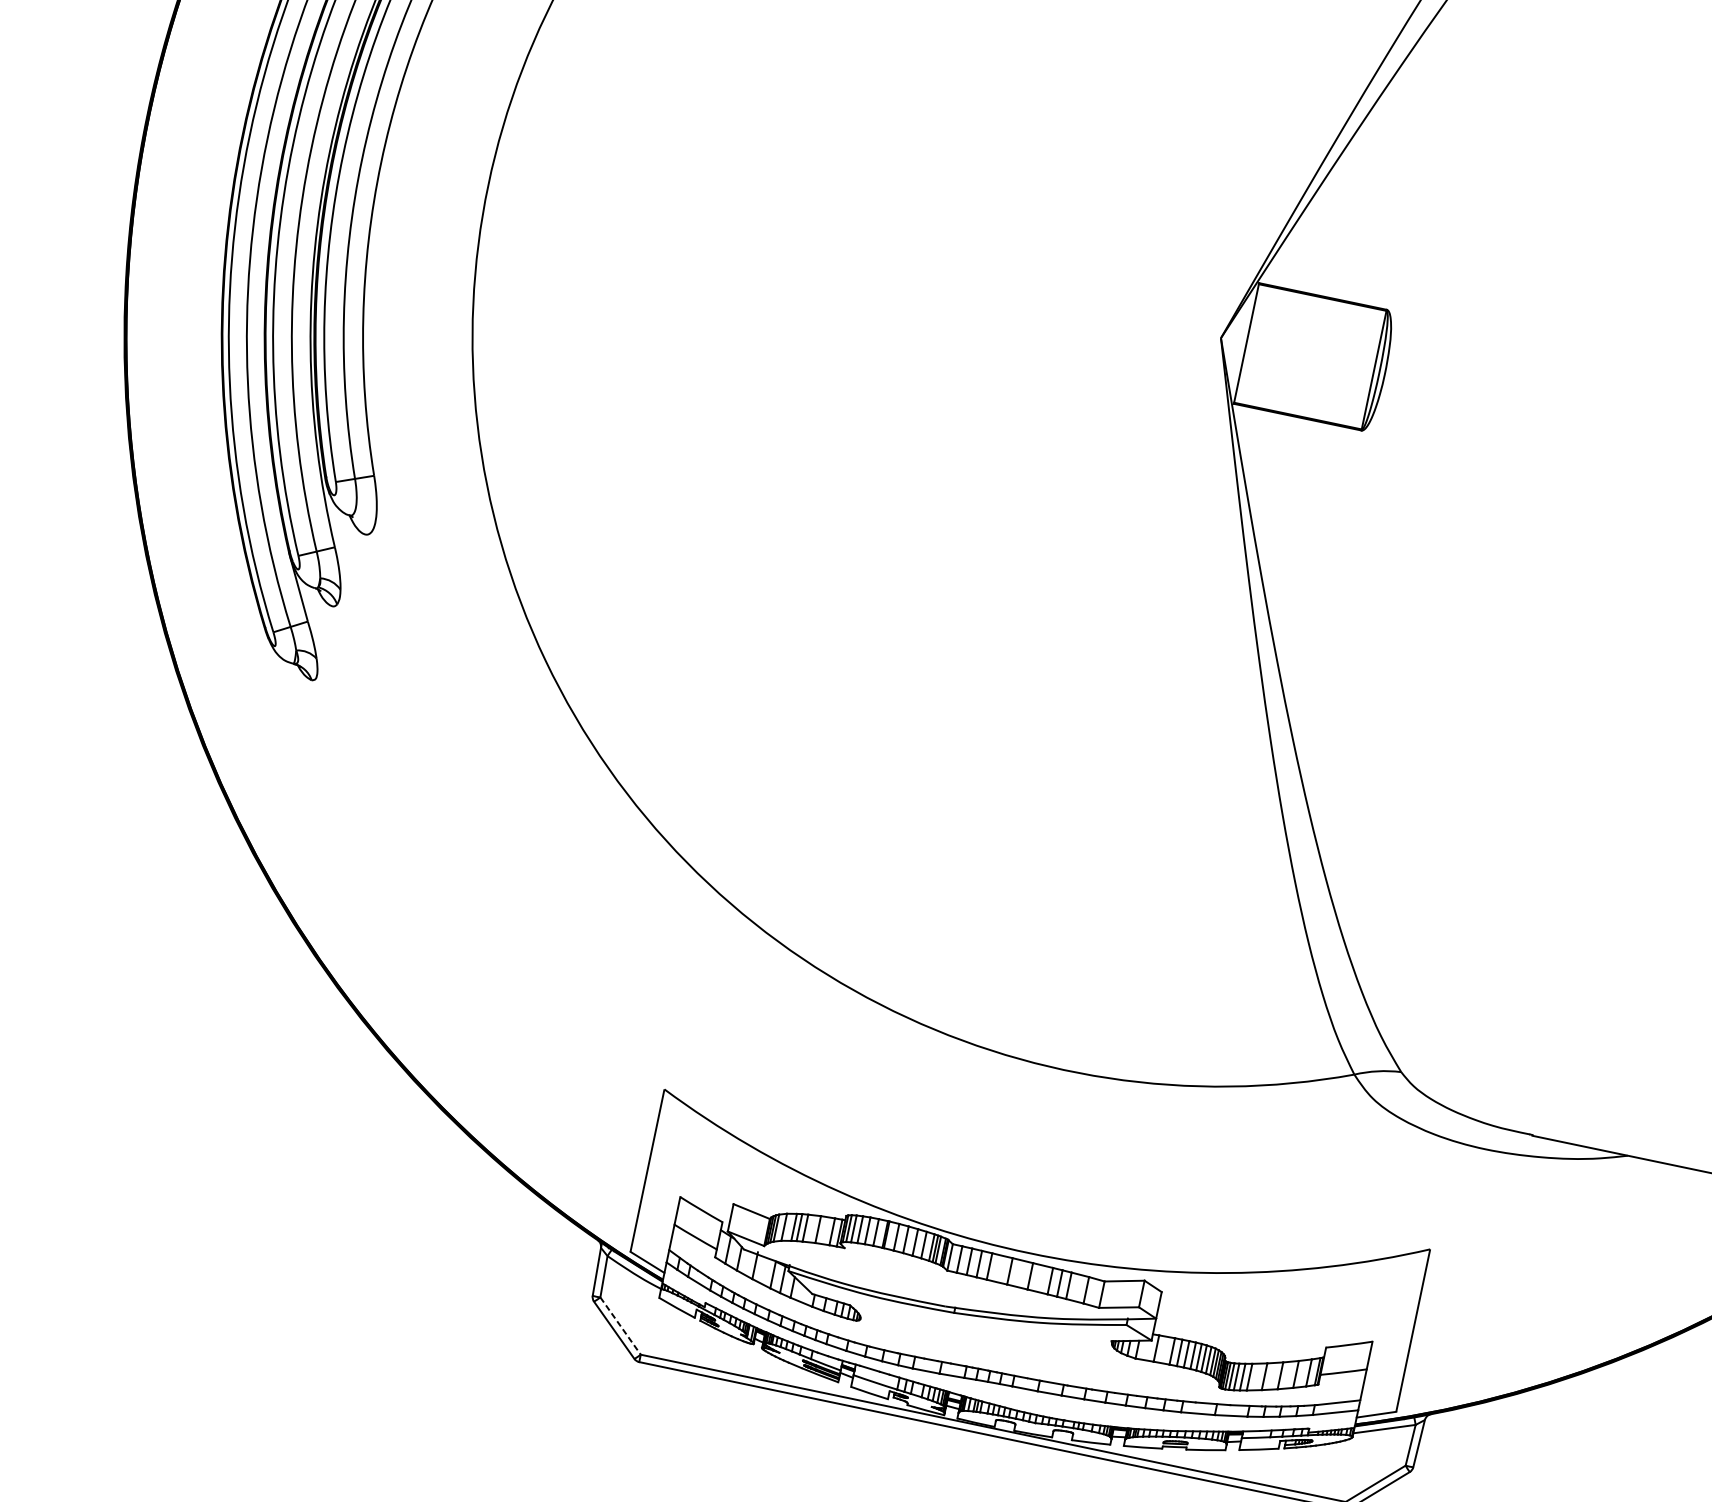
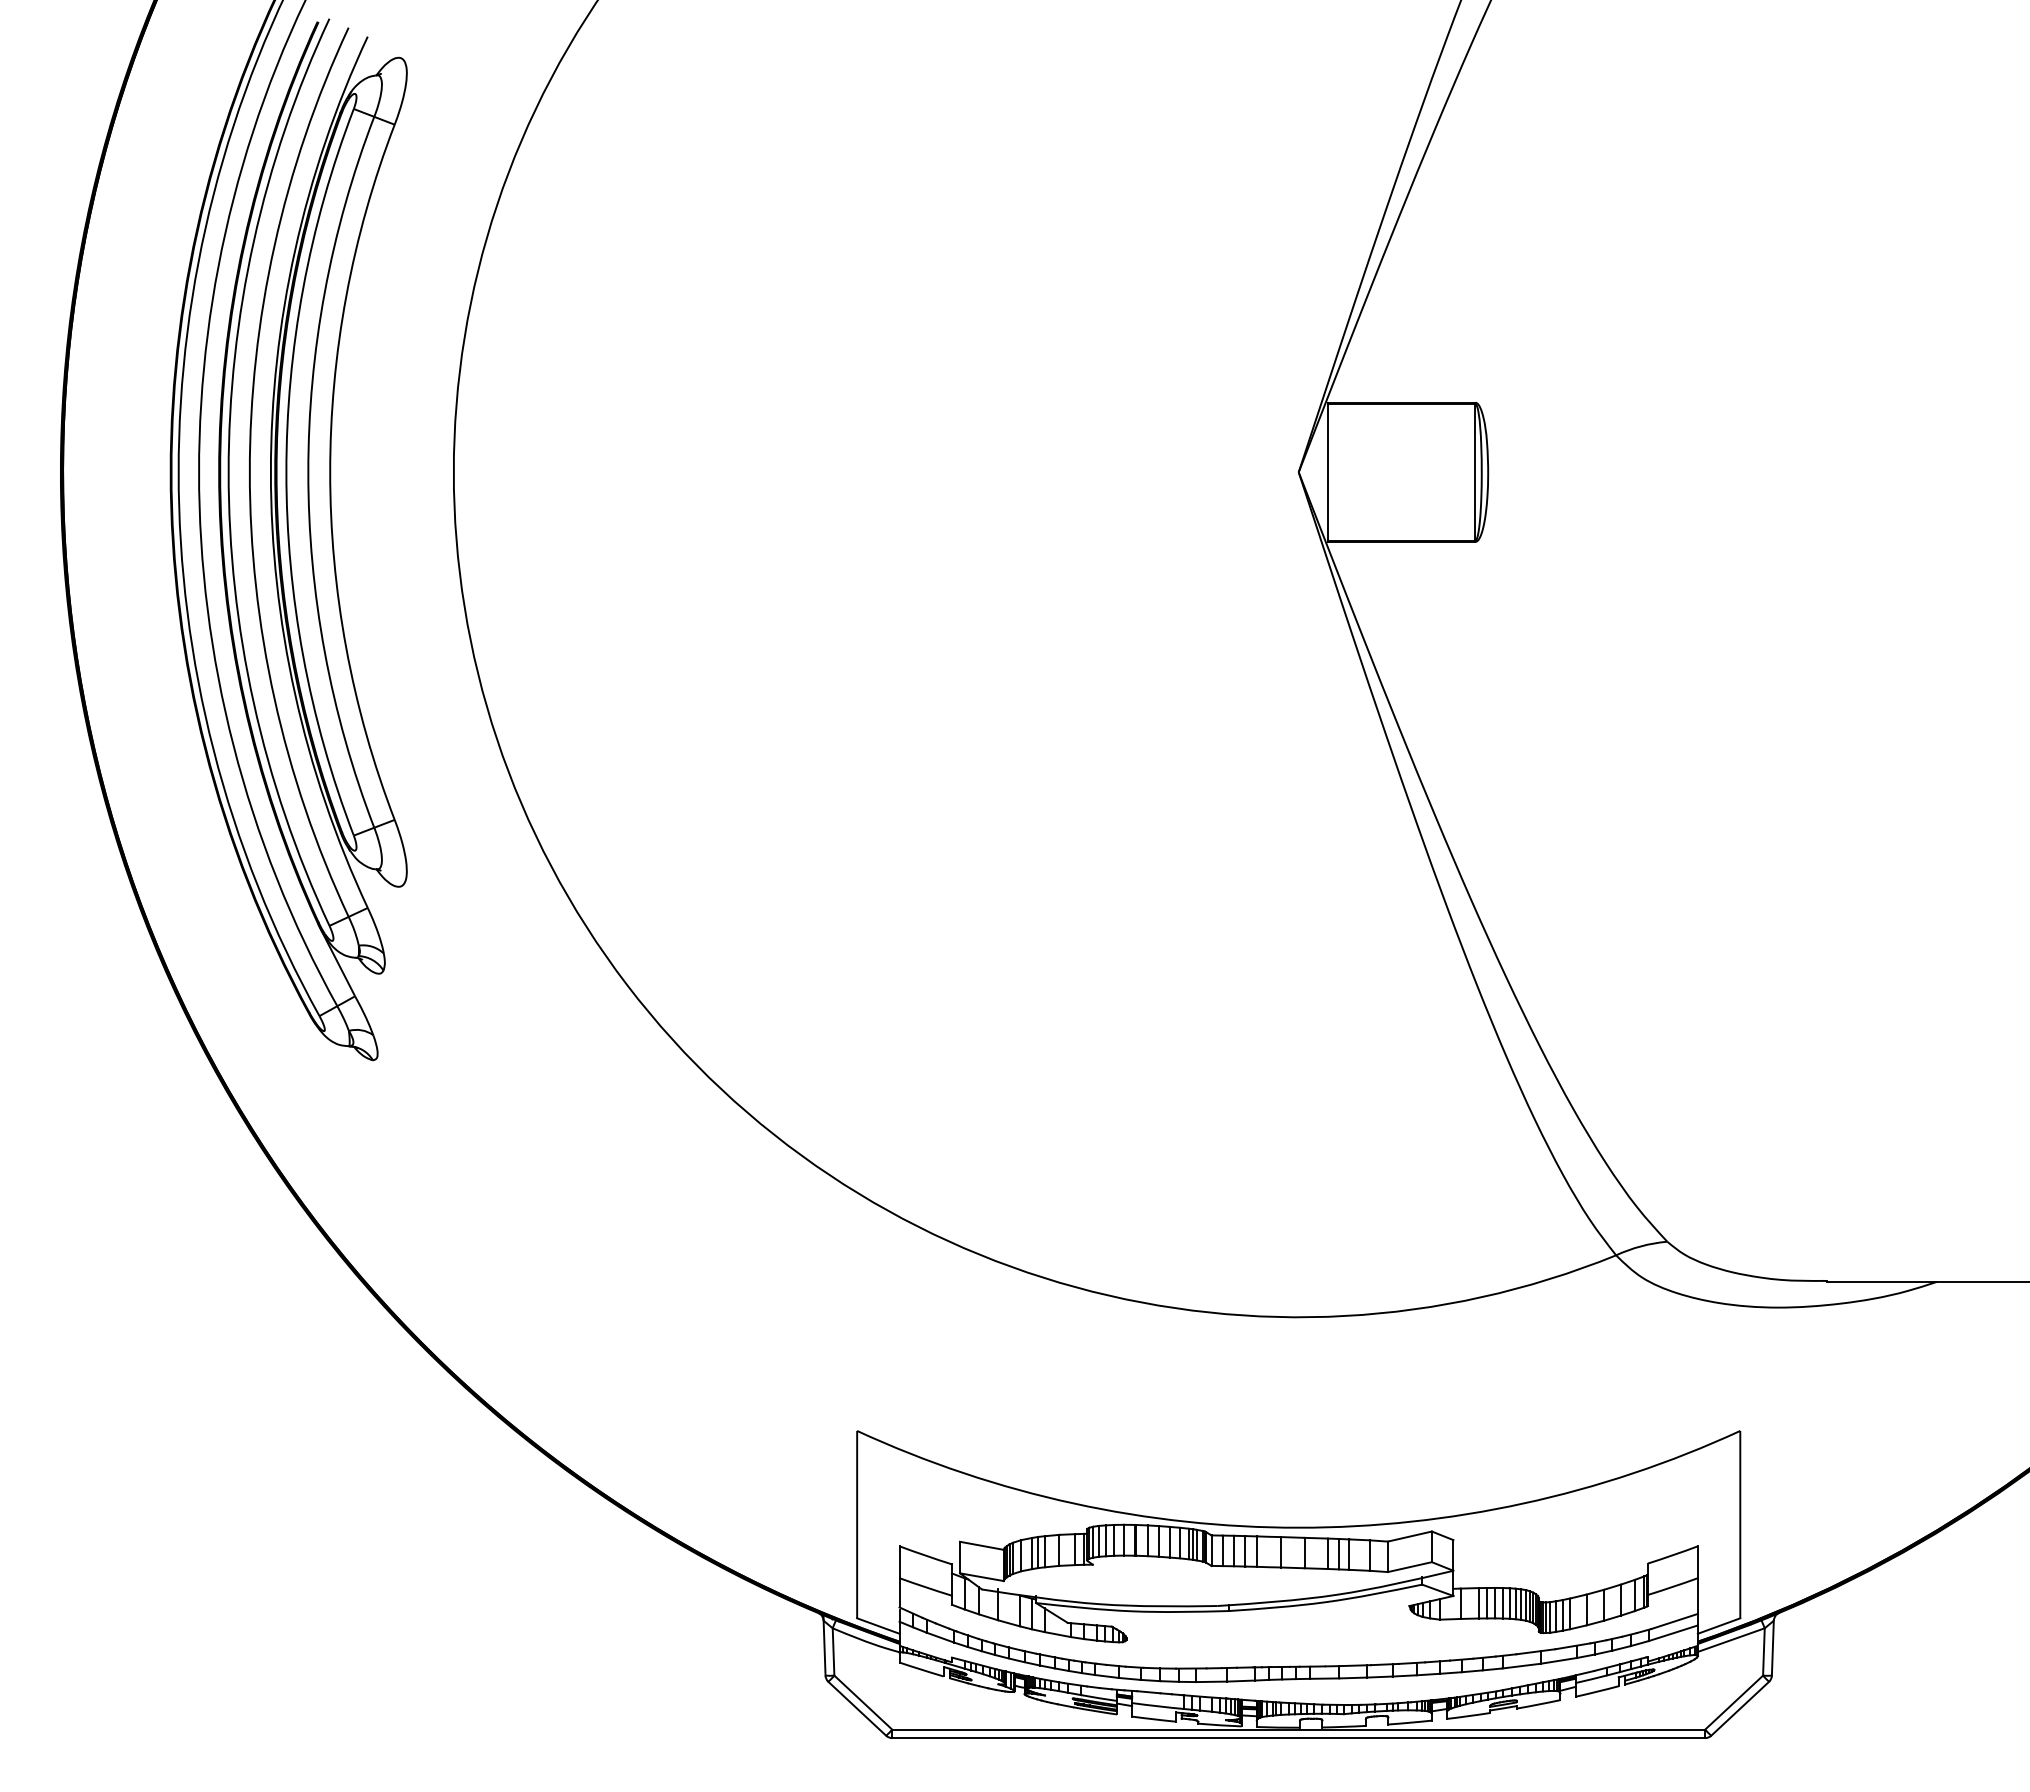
line: (620, 1326) -> (863, 1702), dashed -> solid

